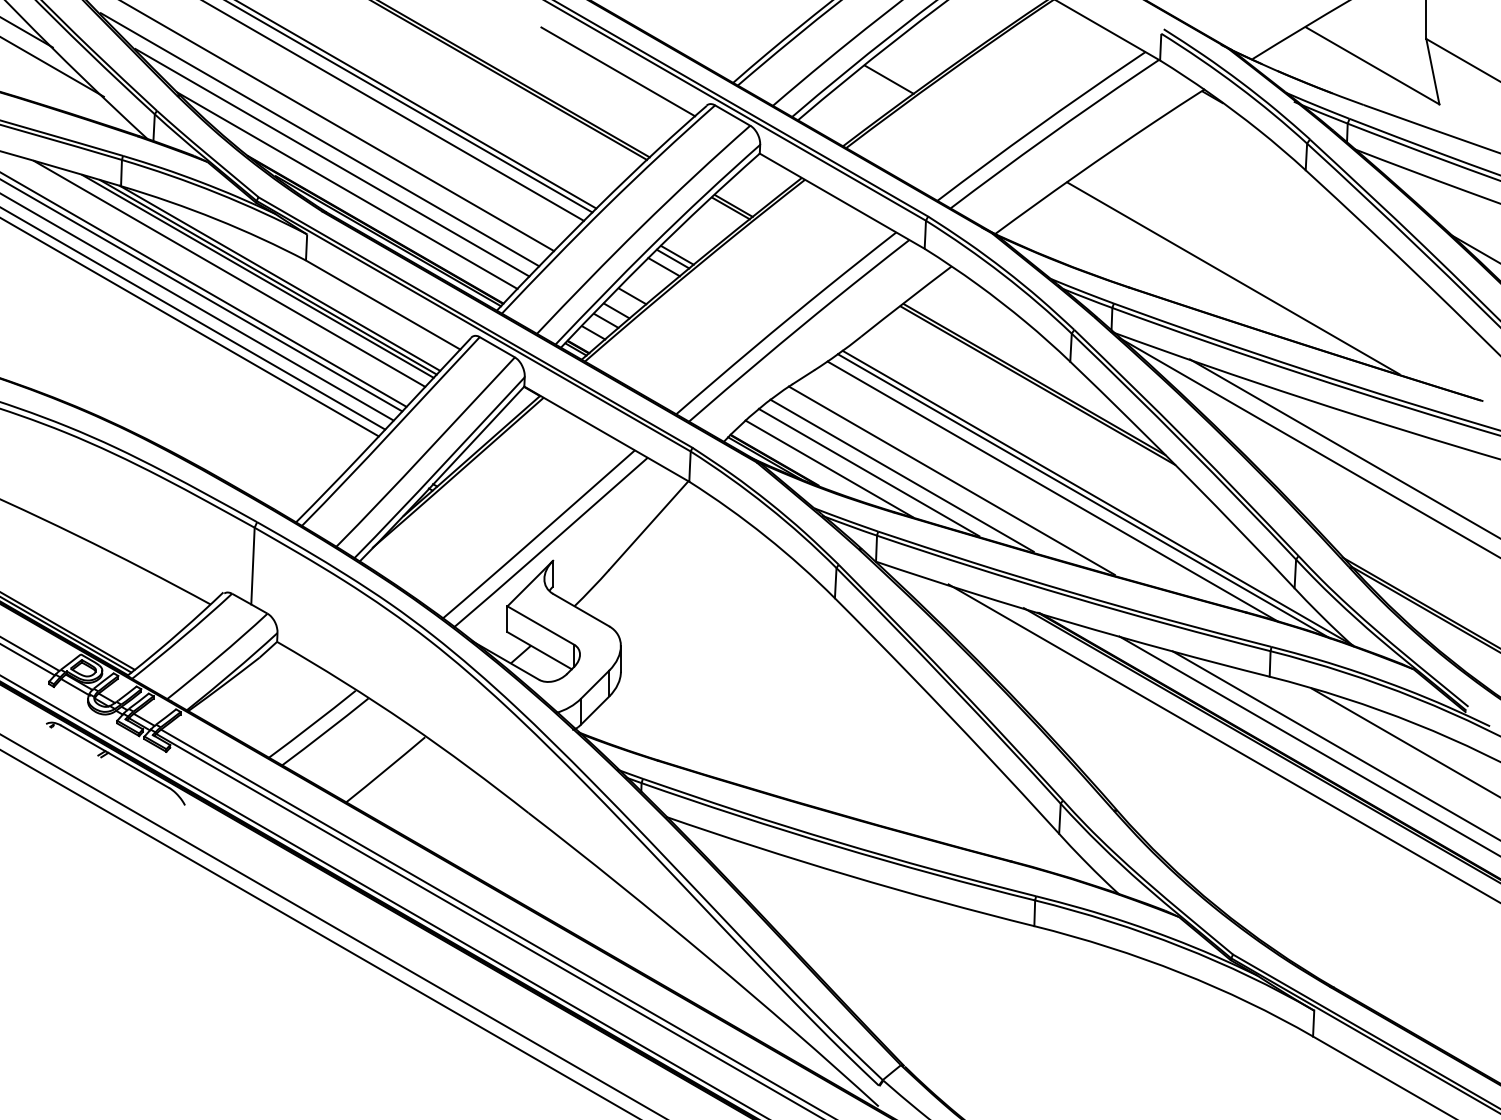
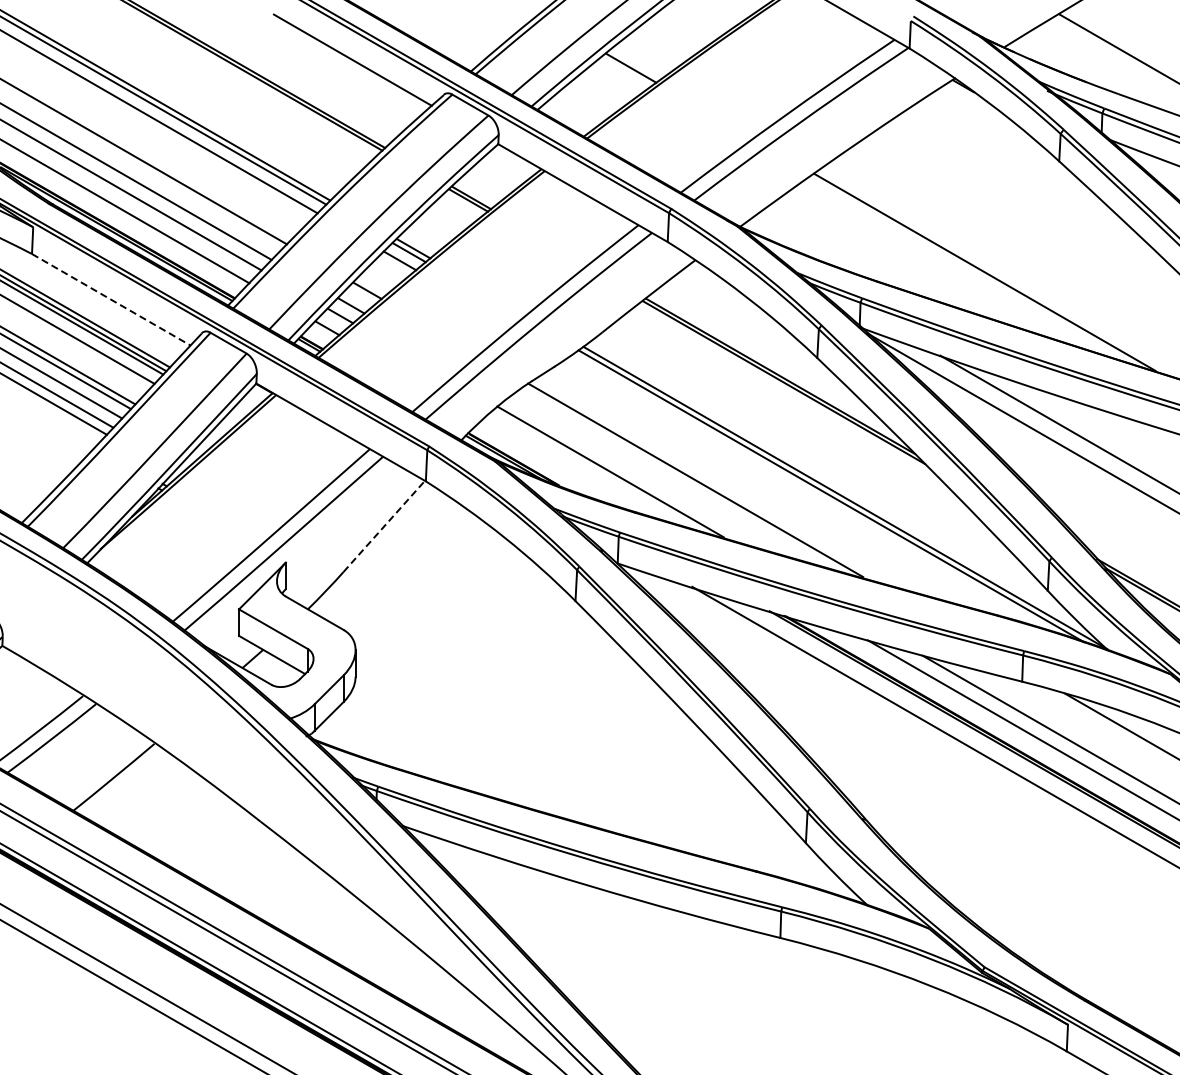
line: (383, 305) -> (111, 300), solid -> dashed
line: (829, 468) -> (569, 467), removed
line: (901, 475) -> (643, 474), removed
line: (1052, 491) -> (799, 491), removed
line: (649, 525) -> (384, 526), solid -> dashed

